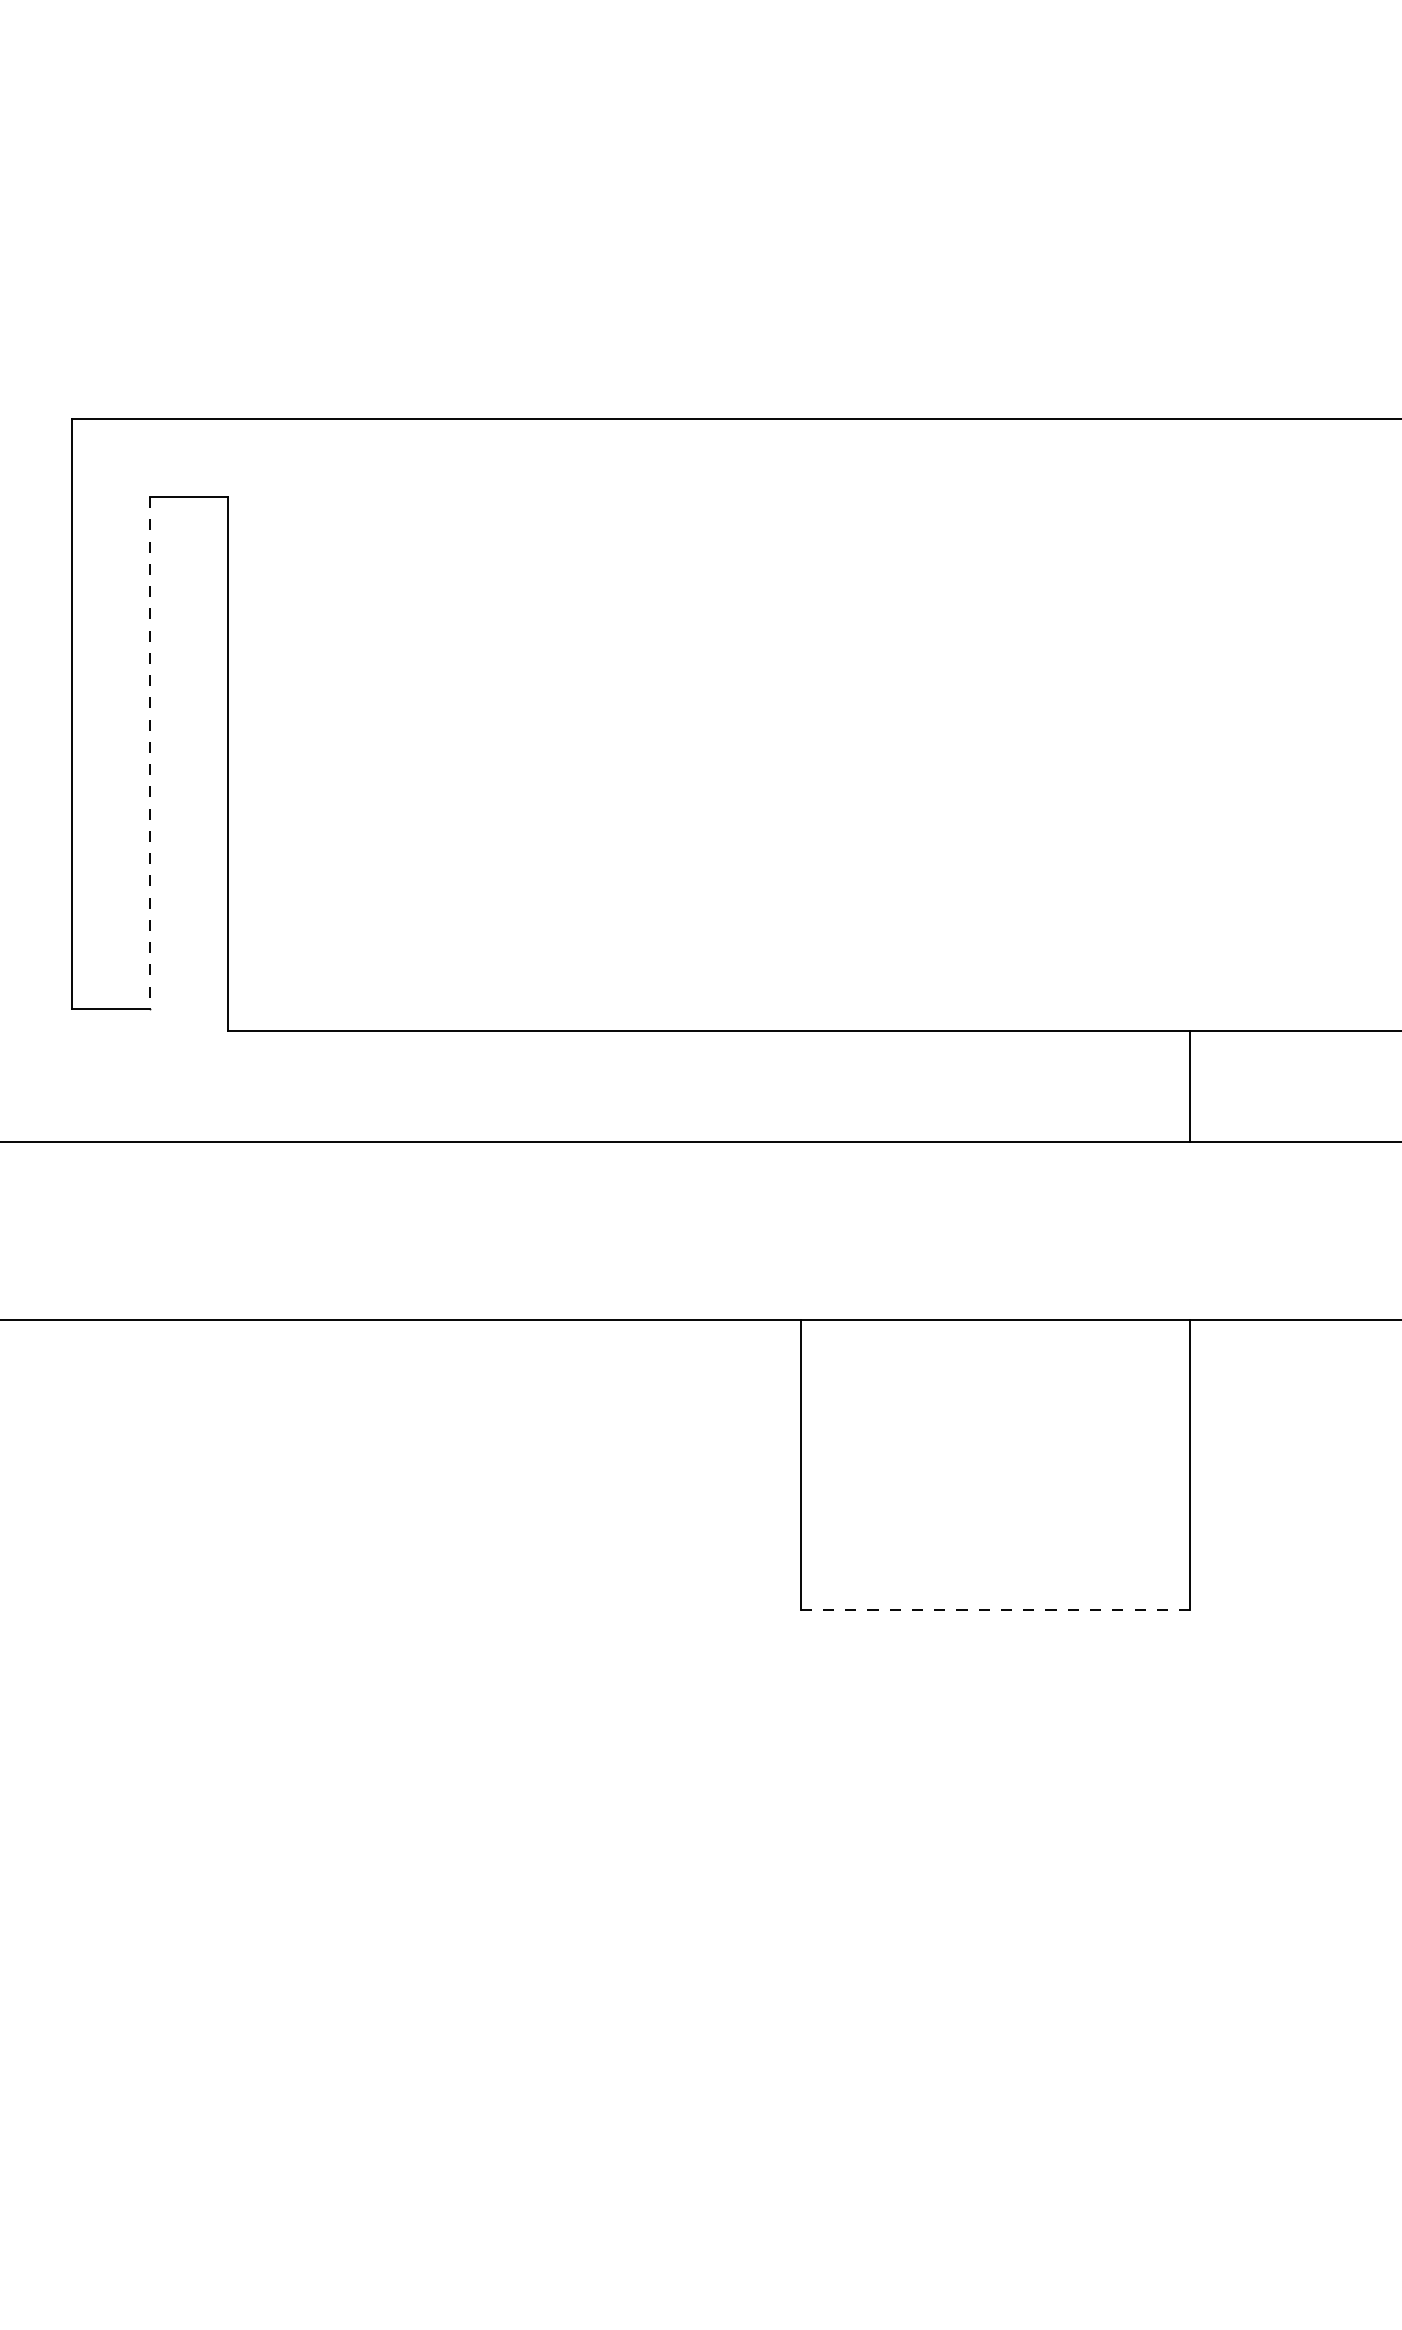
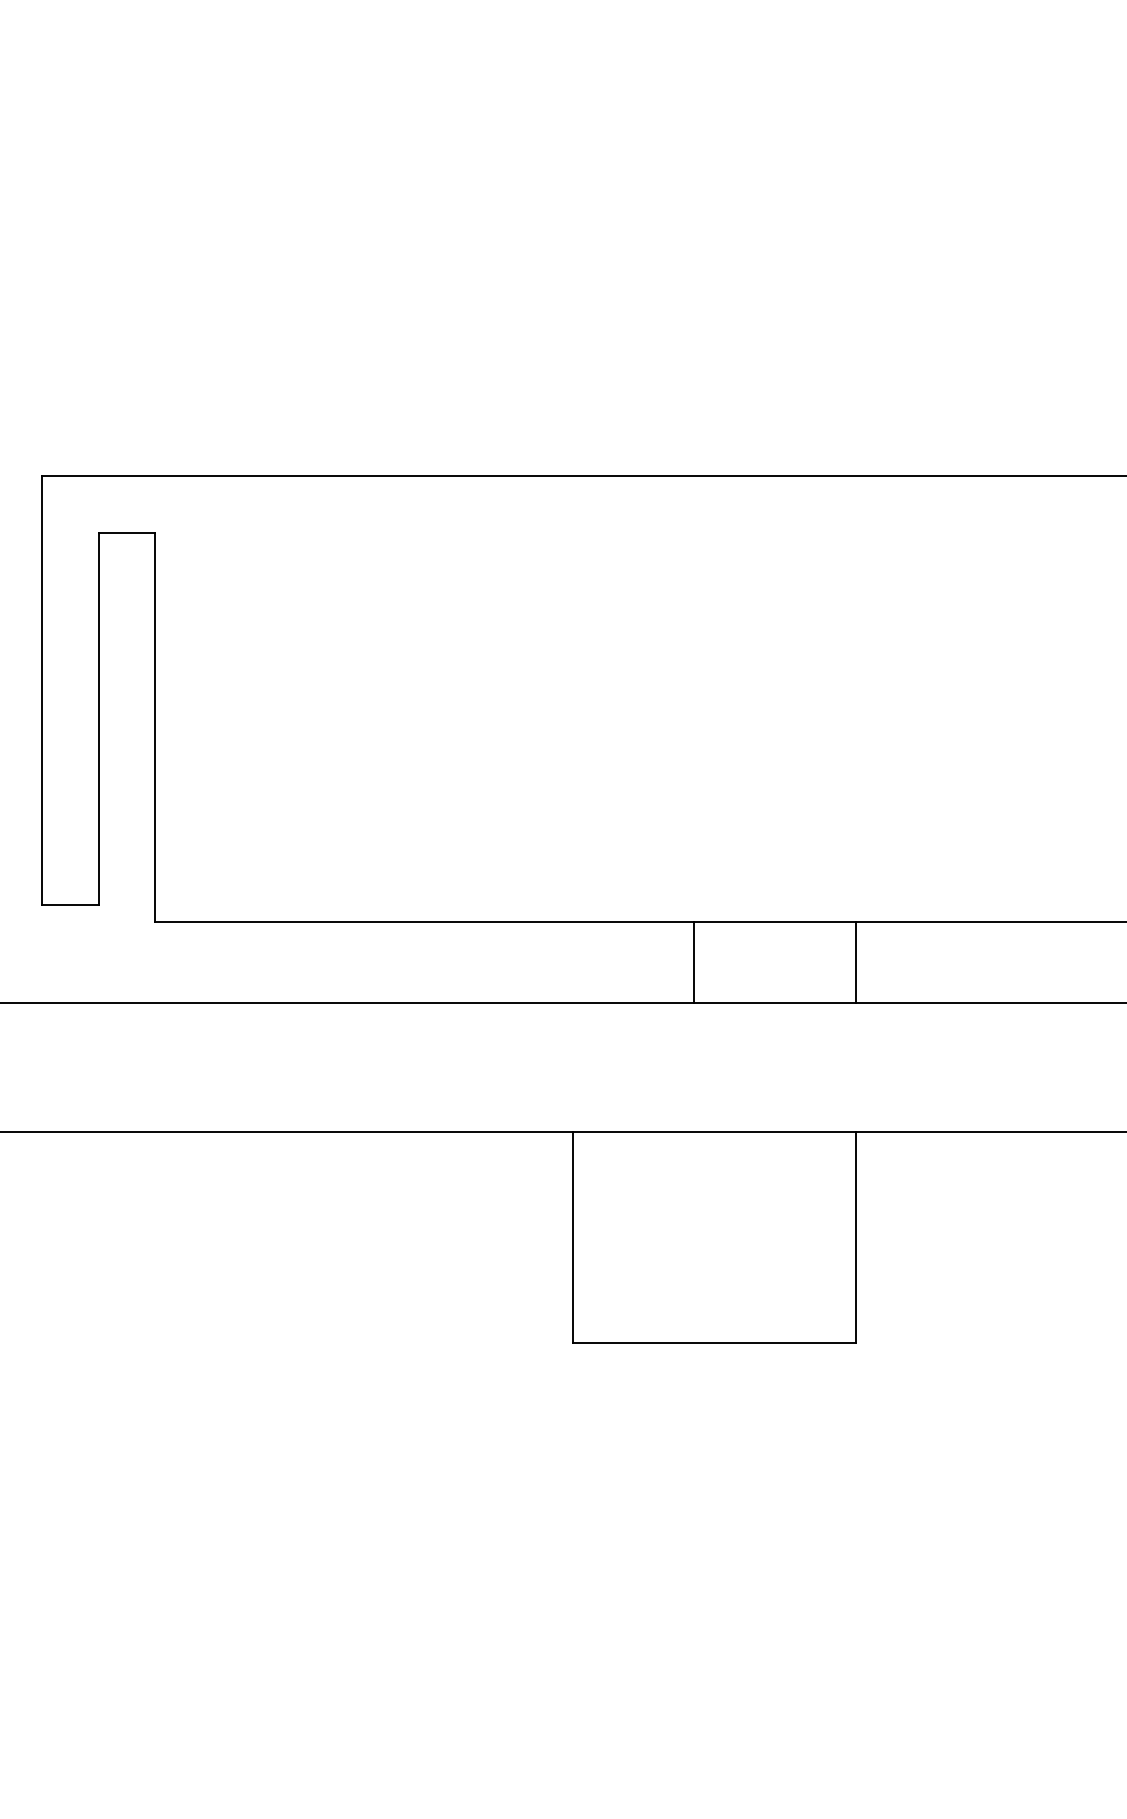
line: (149, 753) -> (98, 719), dashed -> solid
line: (968, 1085) -> (694, 961), added
line: (995, 1609) -> (714, 1342), dashed -> solid

